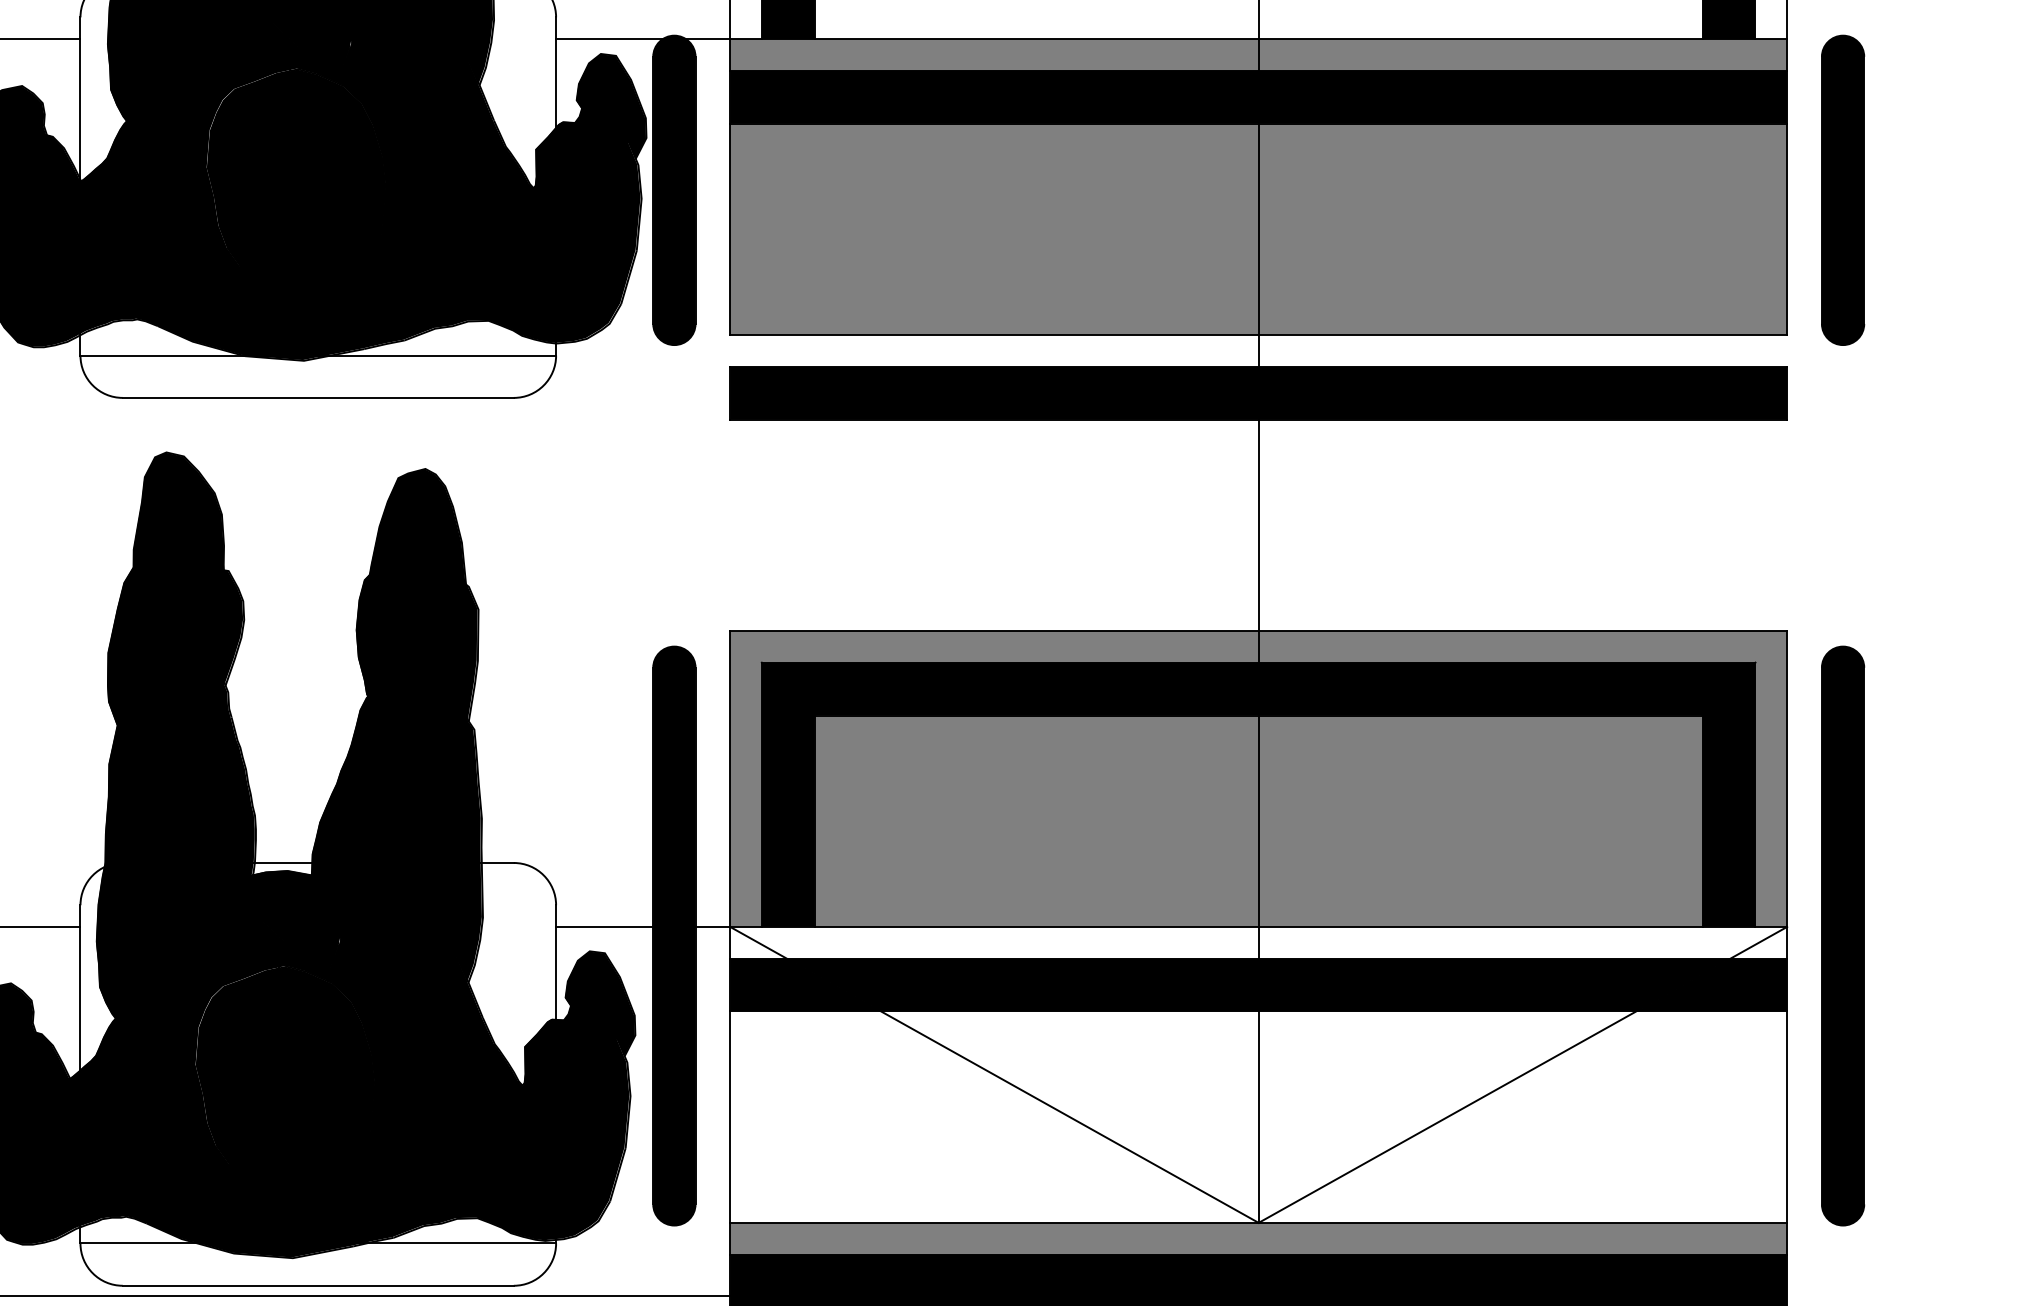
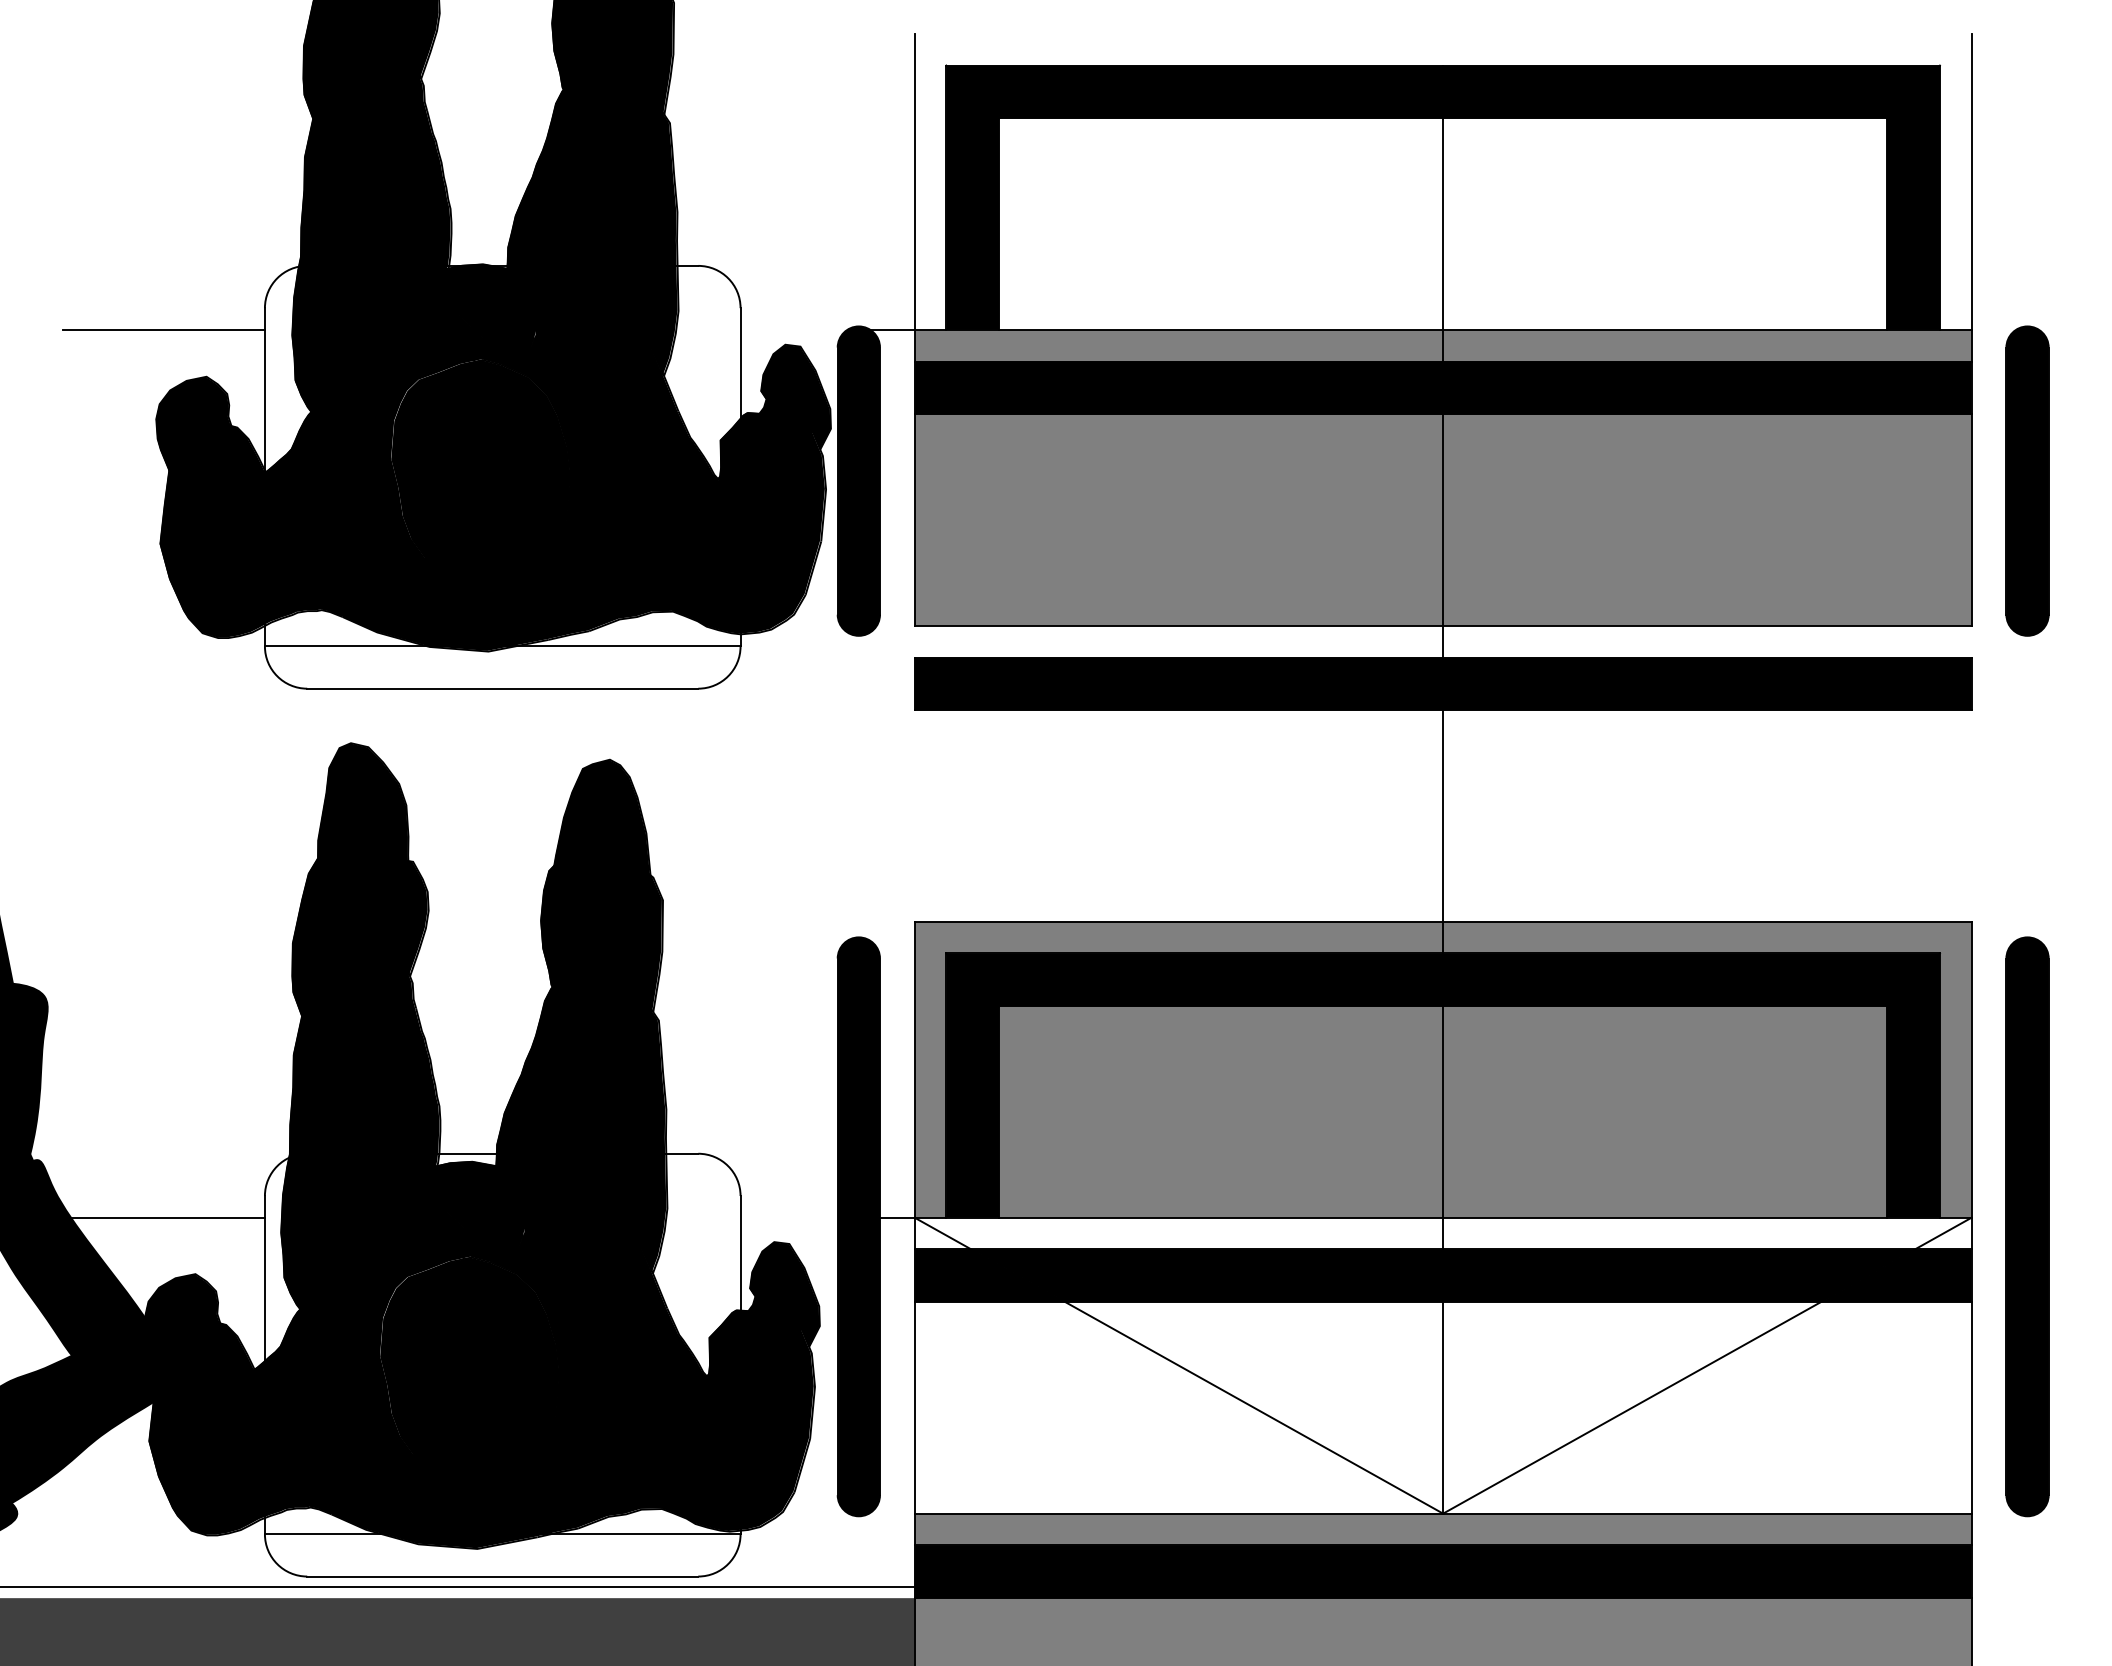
line: (609, 38) -> (793, 329), removed
line: (604, 926) -> (788, 1217), removed

